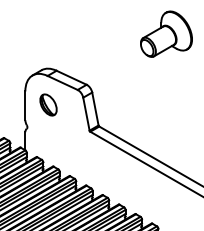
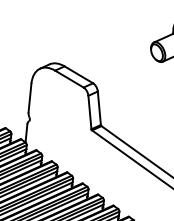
part: (48, 104) -> (53, 99), removed

